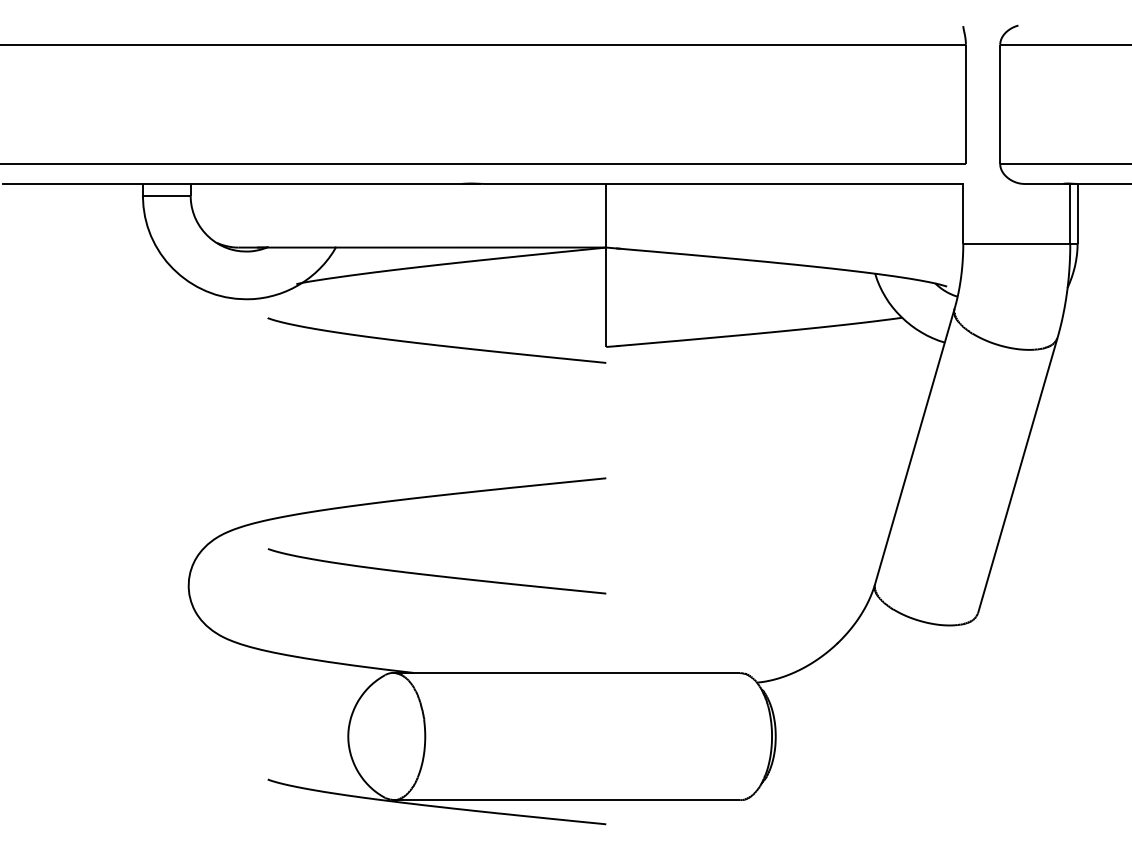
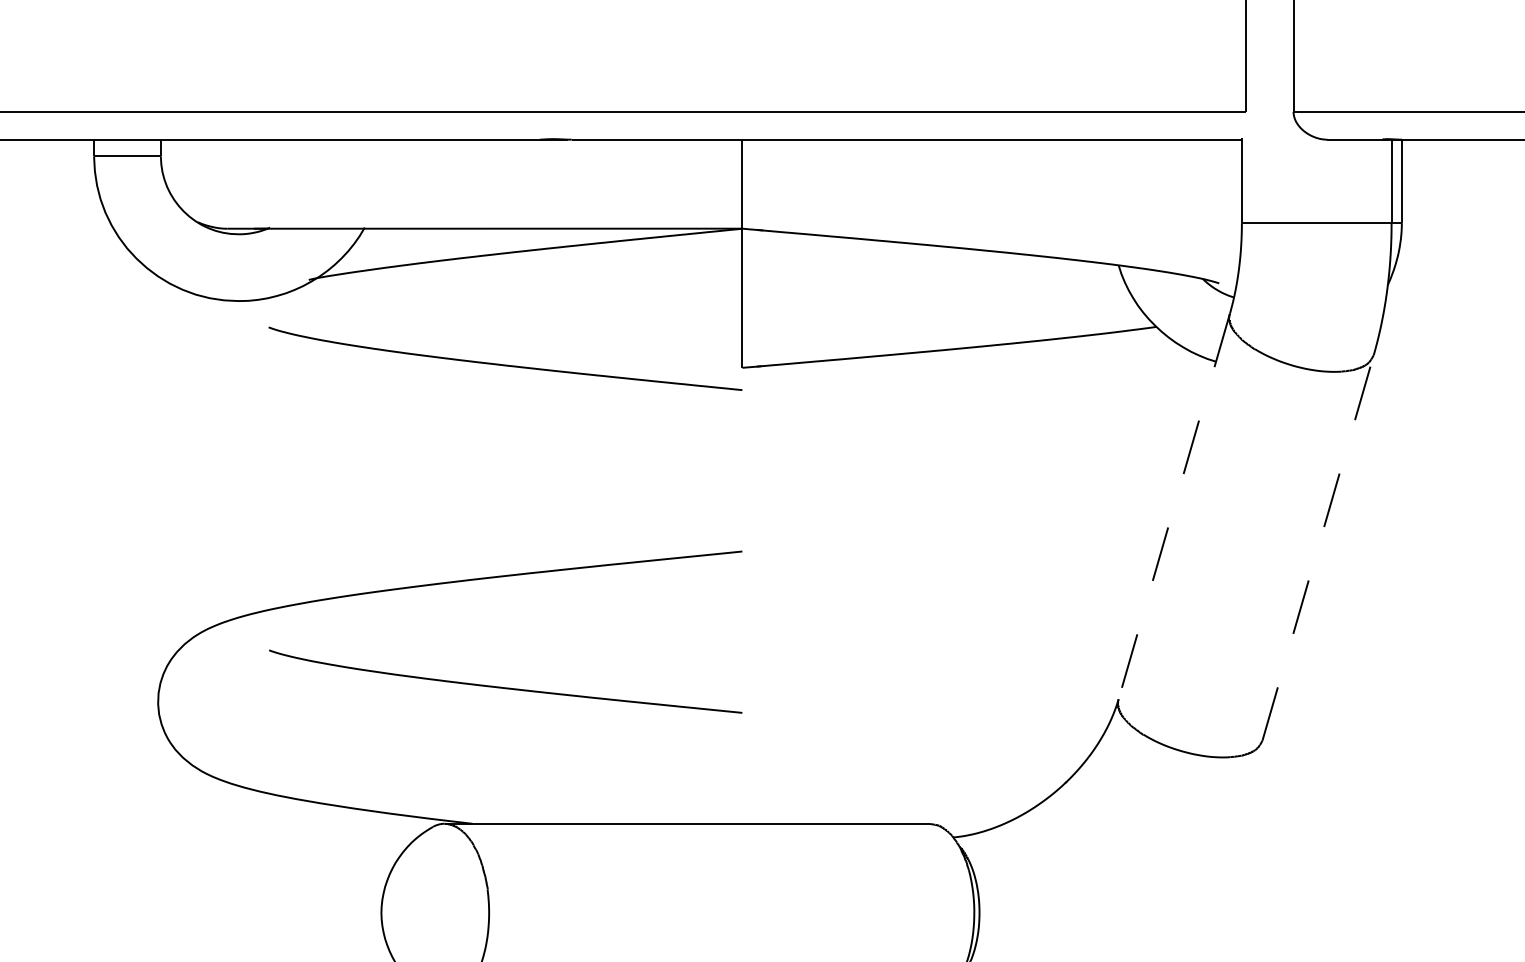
line: (914, 446) -> (1173, 507), solid -> dashed
line: (1017, 475) -> (1317, 547), solid -> dashed

